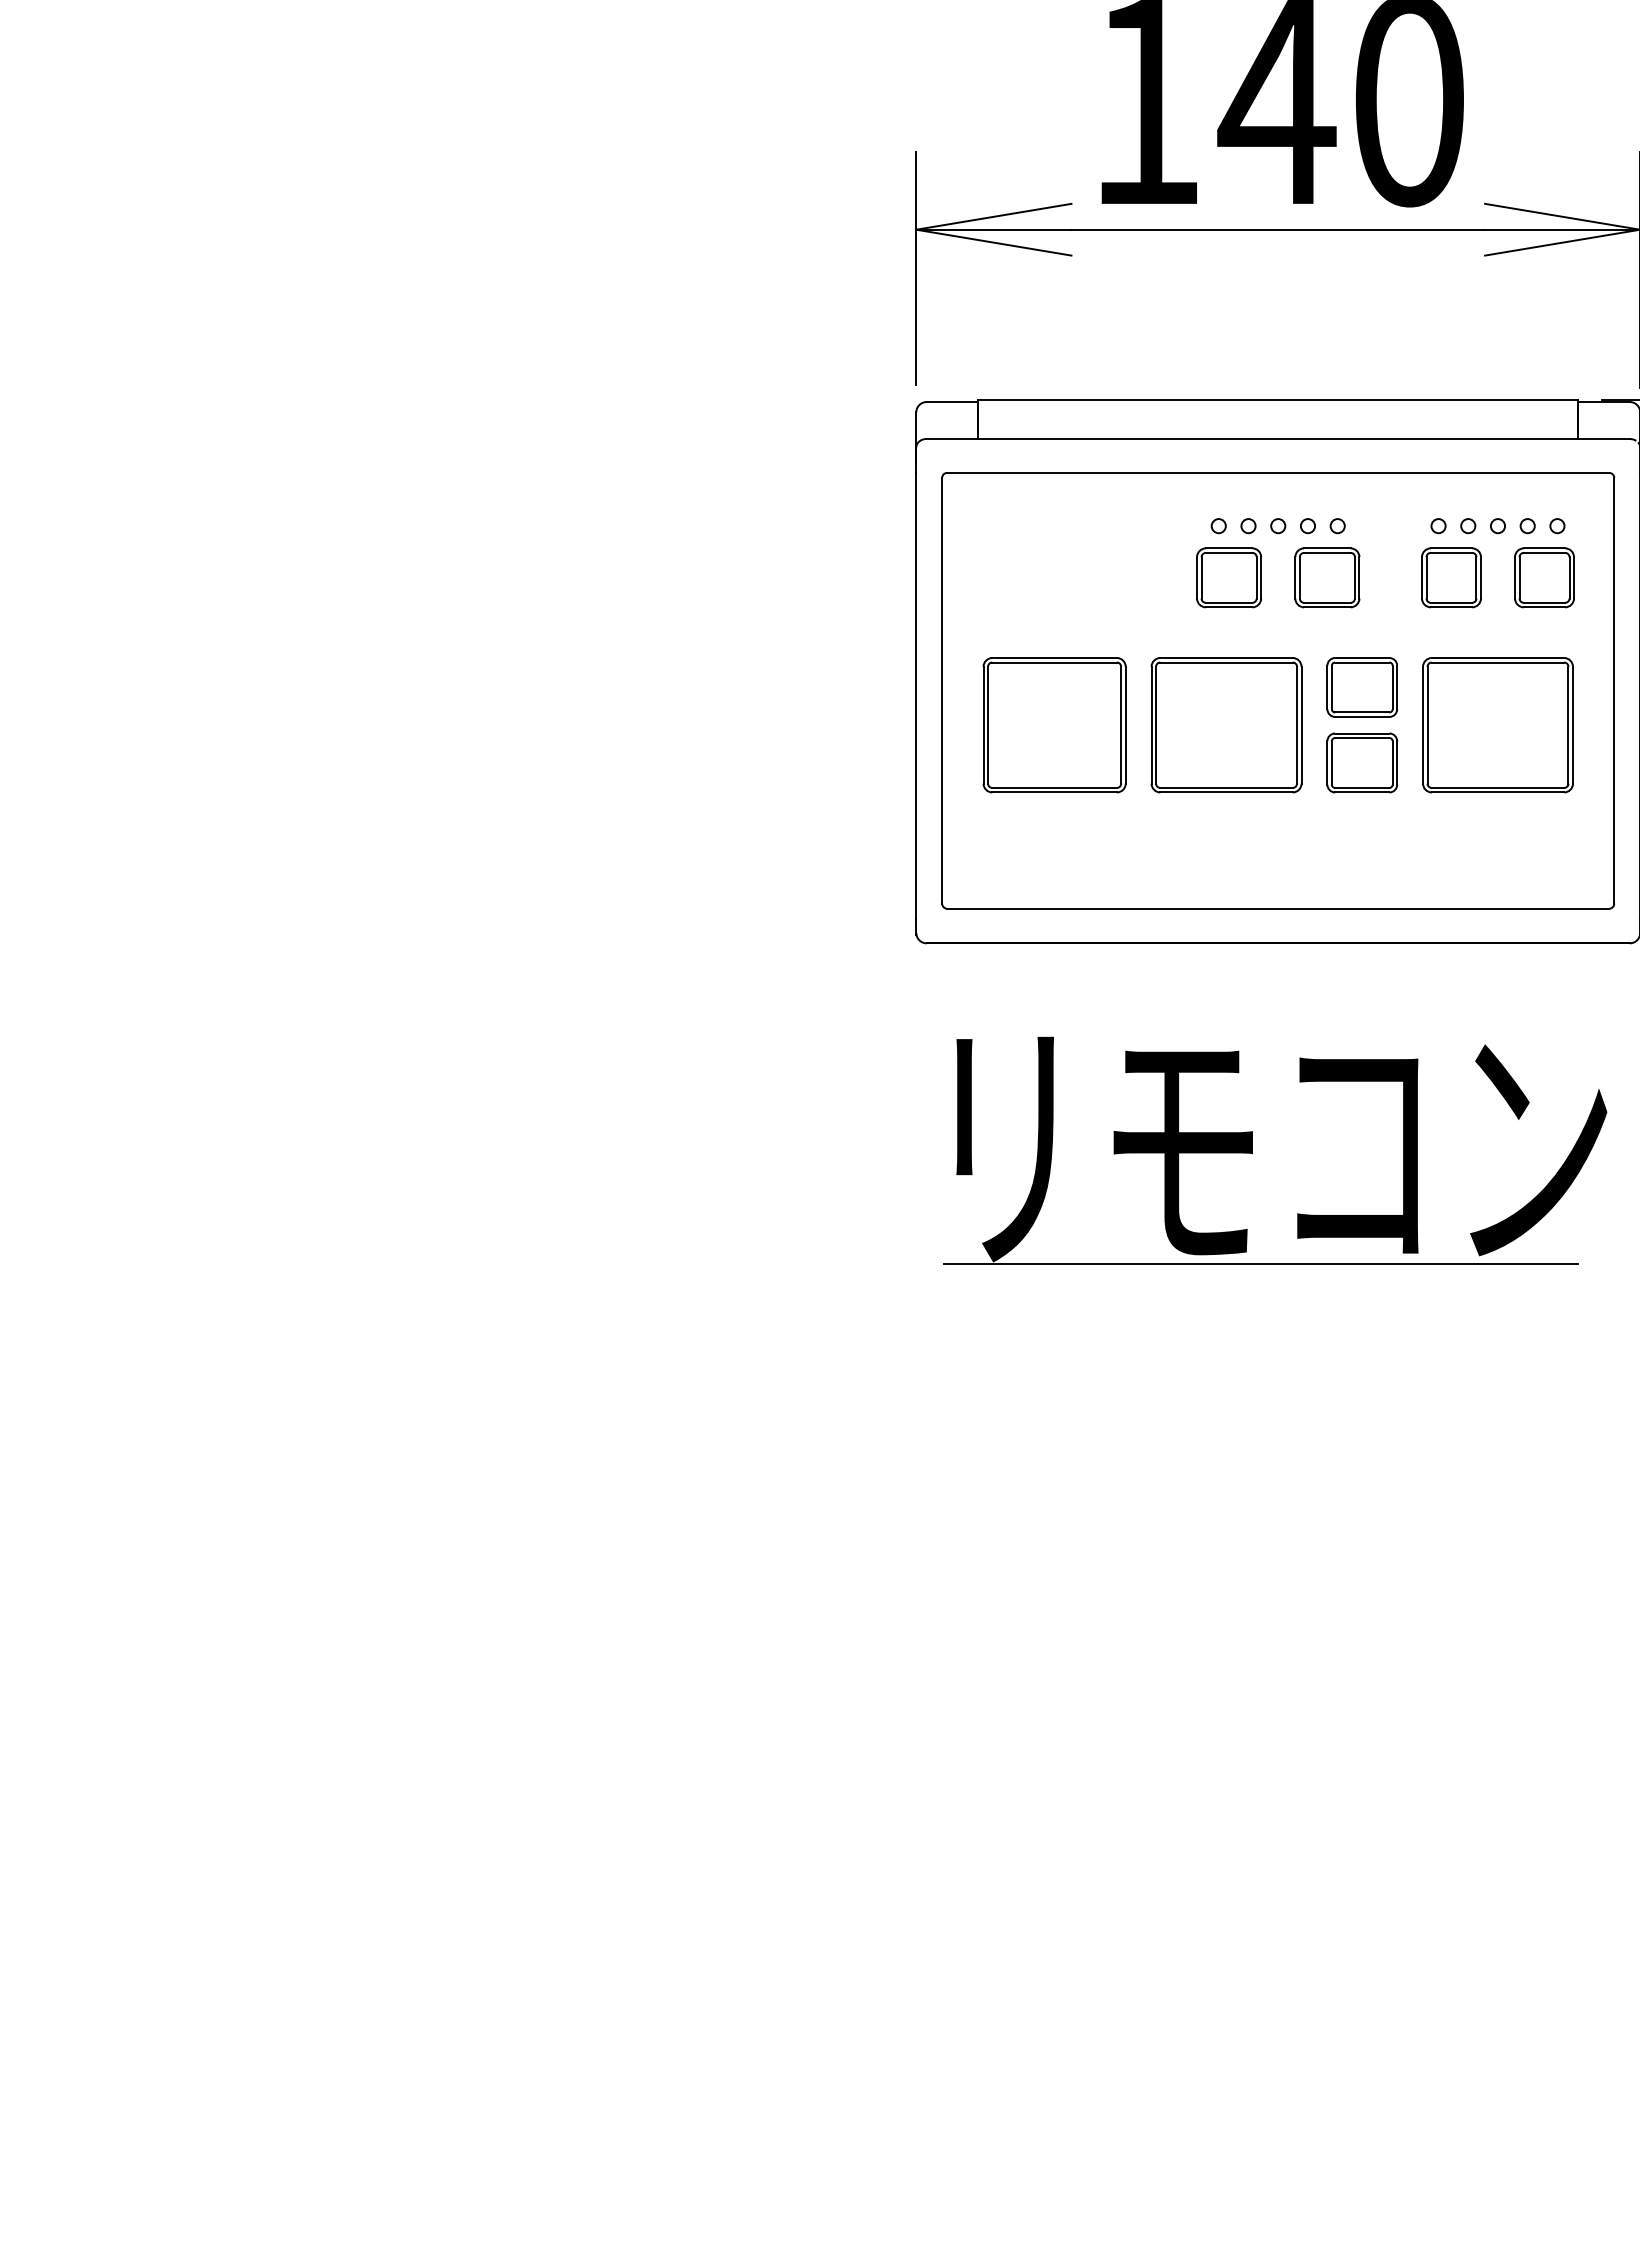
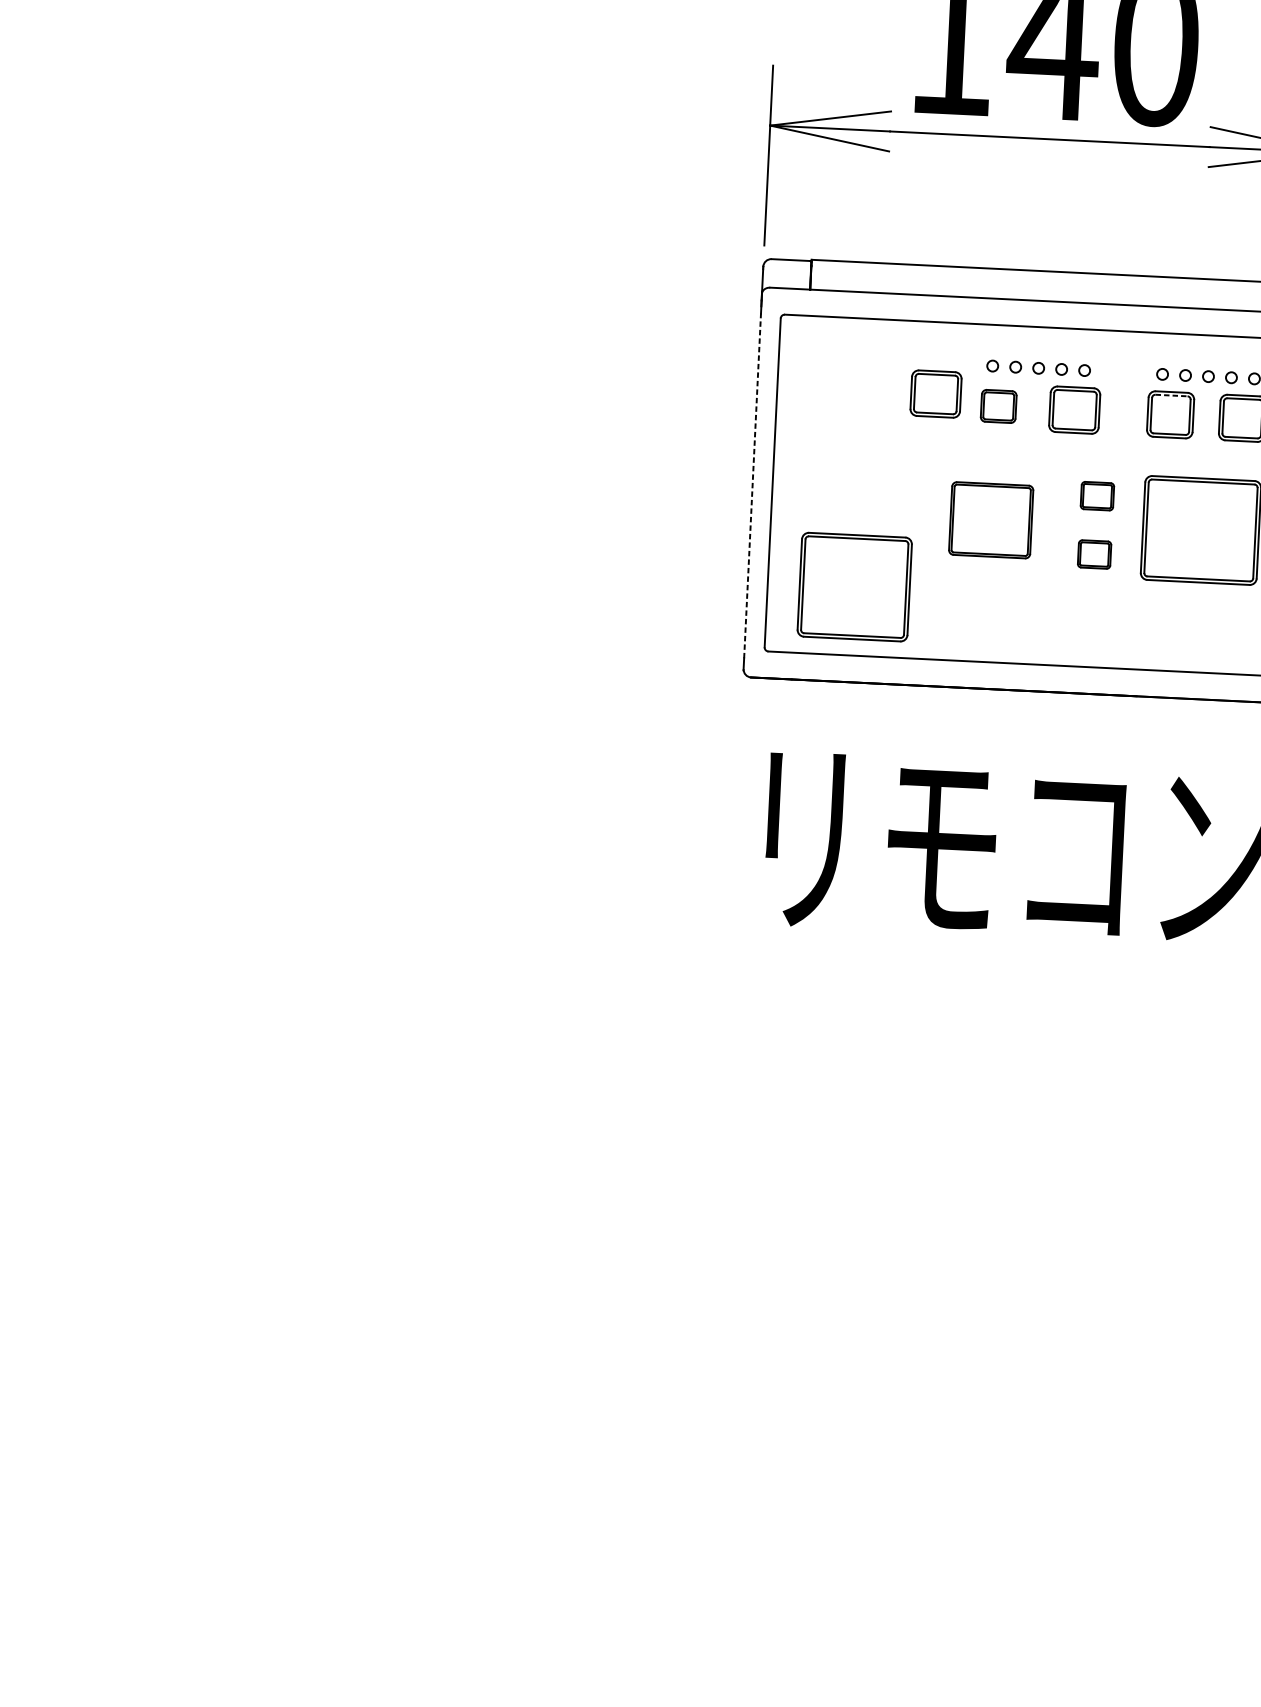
line: (1451, 552) -> (1171, 395), solid -> dashed
part: (1147, 565) -> (936, 393), added
part: (1228, 577) -> (998, 406), size x0.7
part: (1361, 687) -> (1096, 496), size x0.6
line: (916, 695) -> (752, 485), solid -> dashed
part: (1054, 725) -> (854, 587), moved
part: (1226, 725) -> (991, 520), size x0.7
part: (1361, 762) -> (1094, 554), size x0.6
line: (1260, 1263) -> (997, 937), removed

